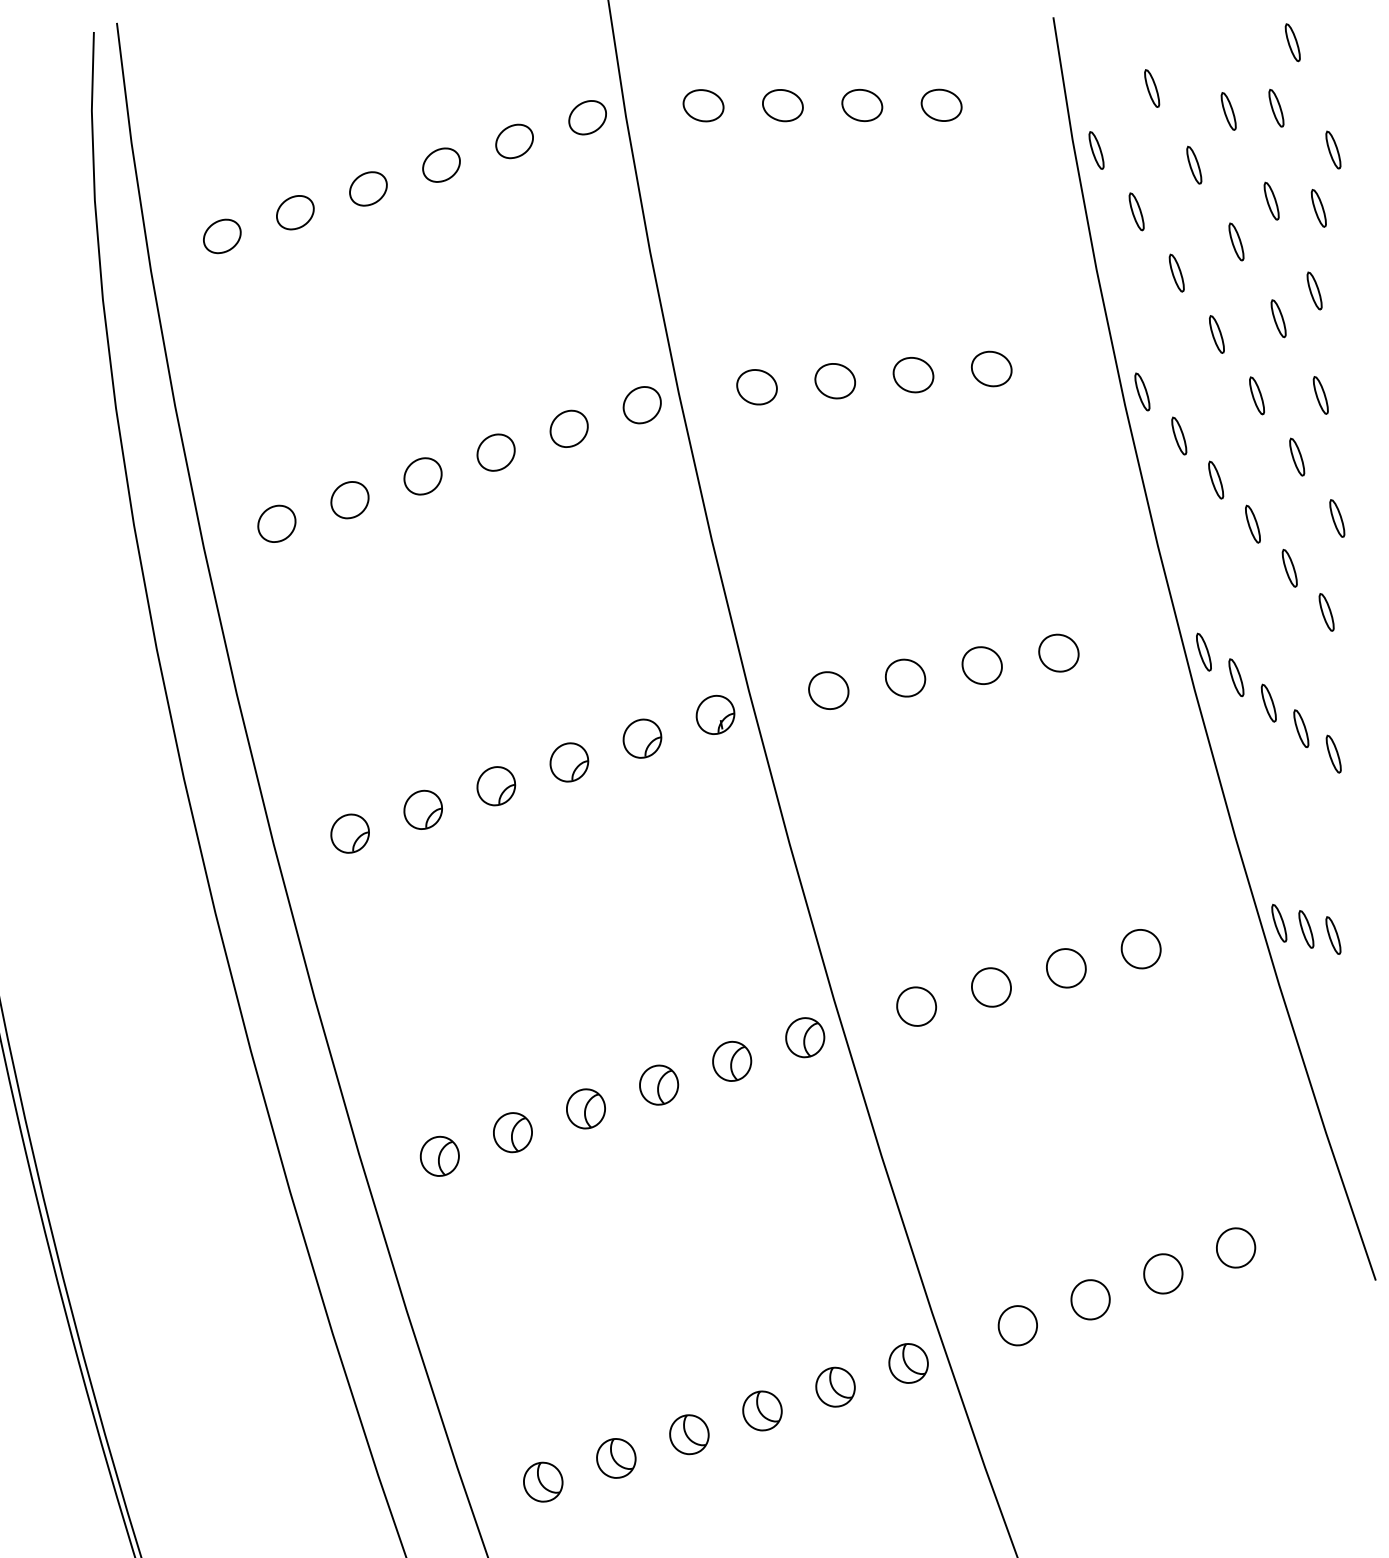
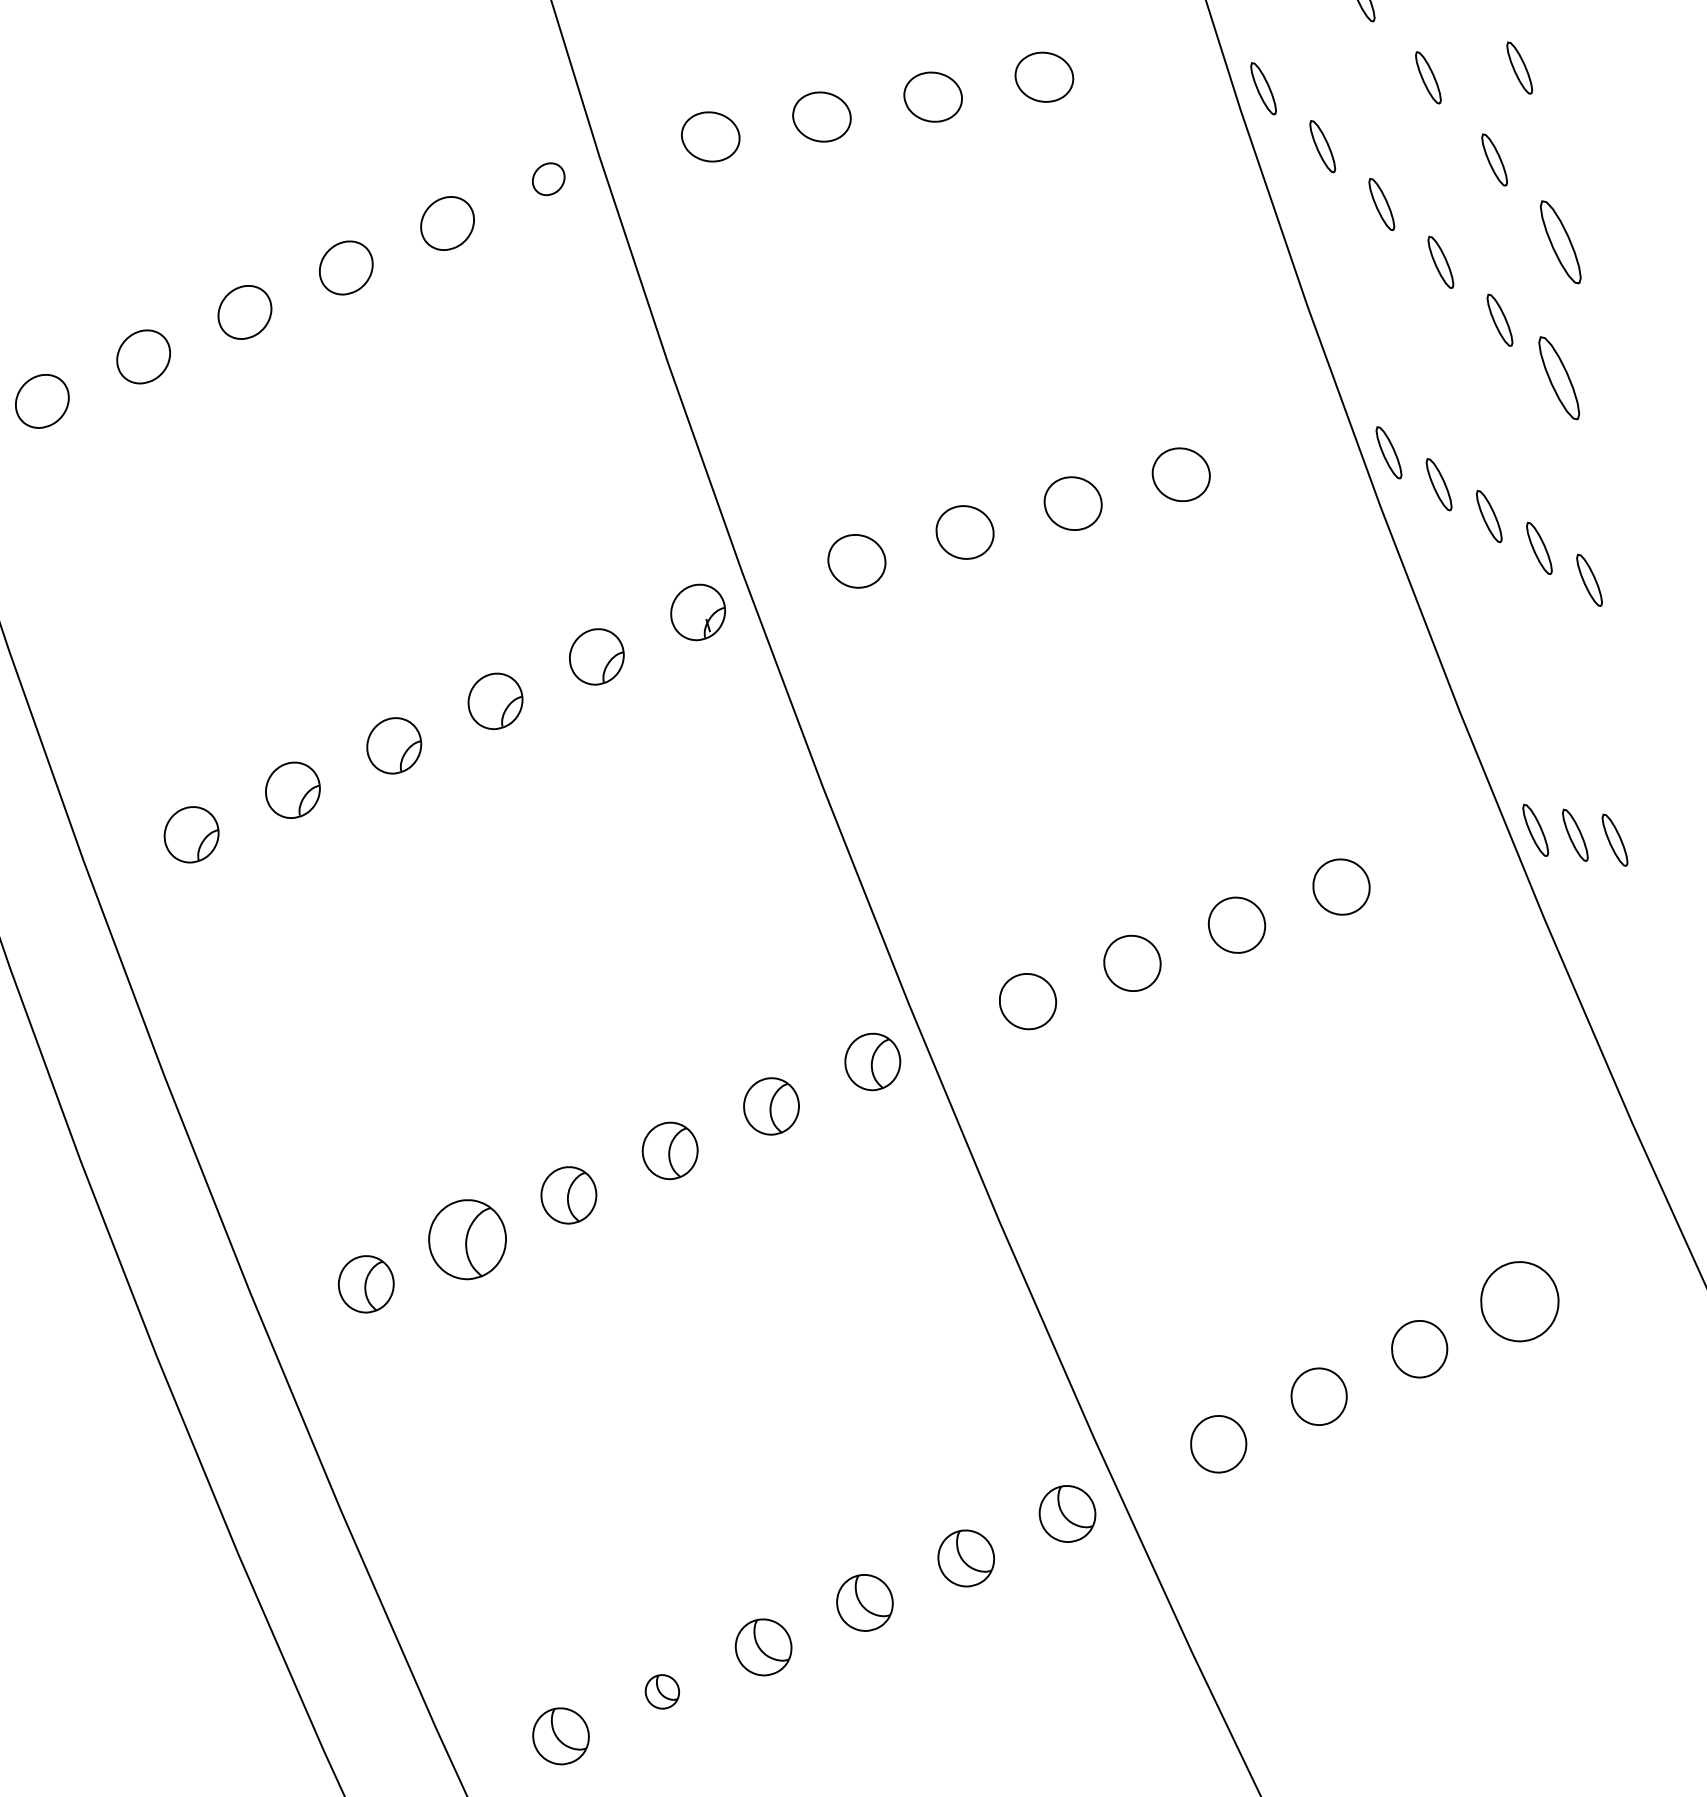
part: (641, 405) -> (547, 179), size x0.6
part: (1337, 518) -> (1561, 241), size x1.6
part: (1326, 612) -> (1558, 378), size x1.6
part: (512, 1132) -> (466, 1239), size x1.4
part: (1236, 1247) -> (1520, 1300), size x1.4
part: (616, 1458) -> (662, 1691), size x0.6

